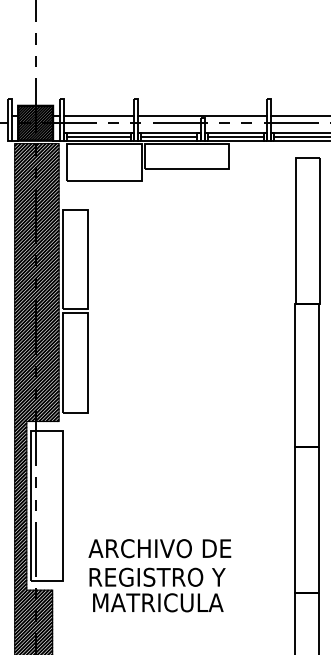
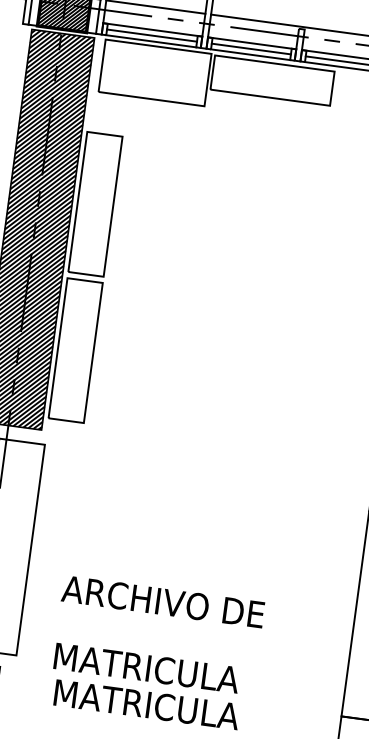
text: (159, 548) -> (162, 601), moved
text: (158, 576) -> (152, 667), REGISTRO Y -> MATRICULA

